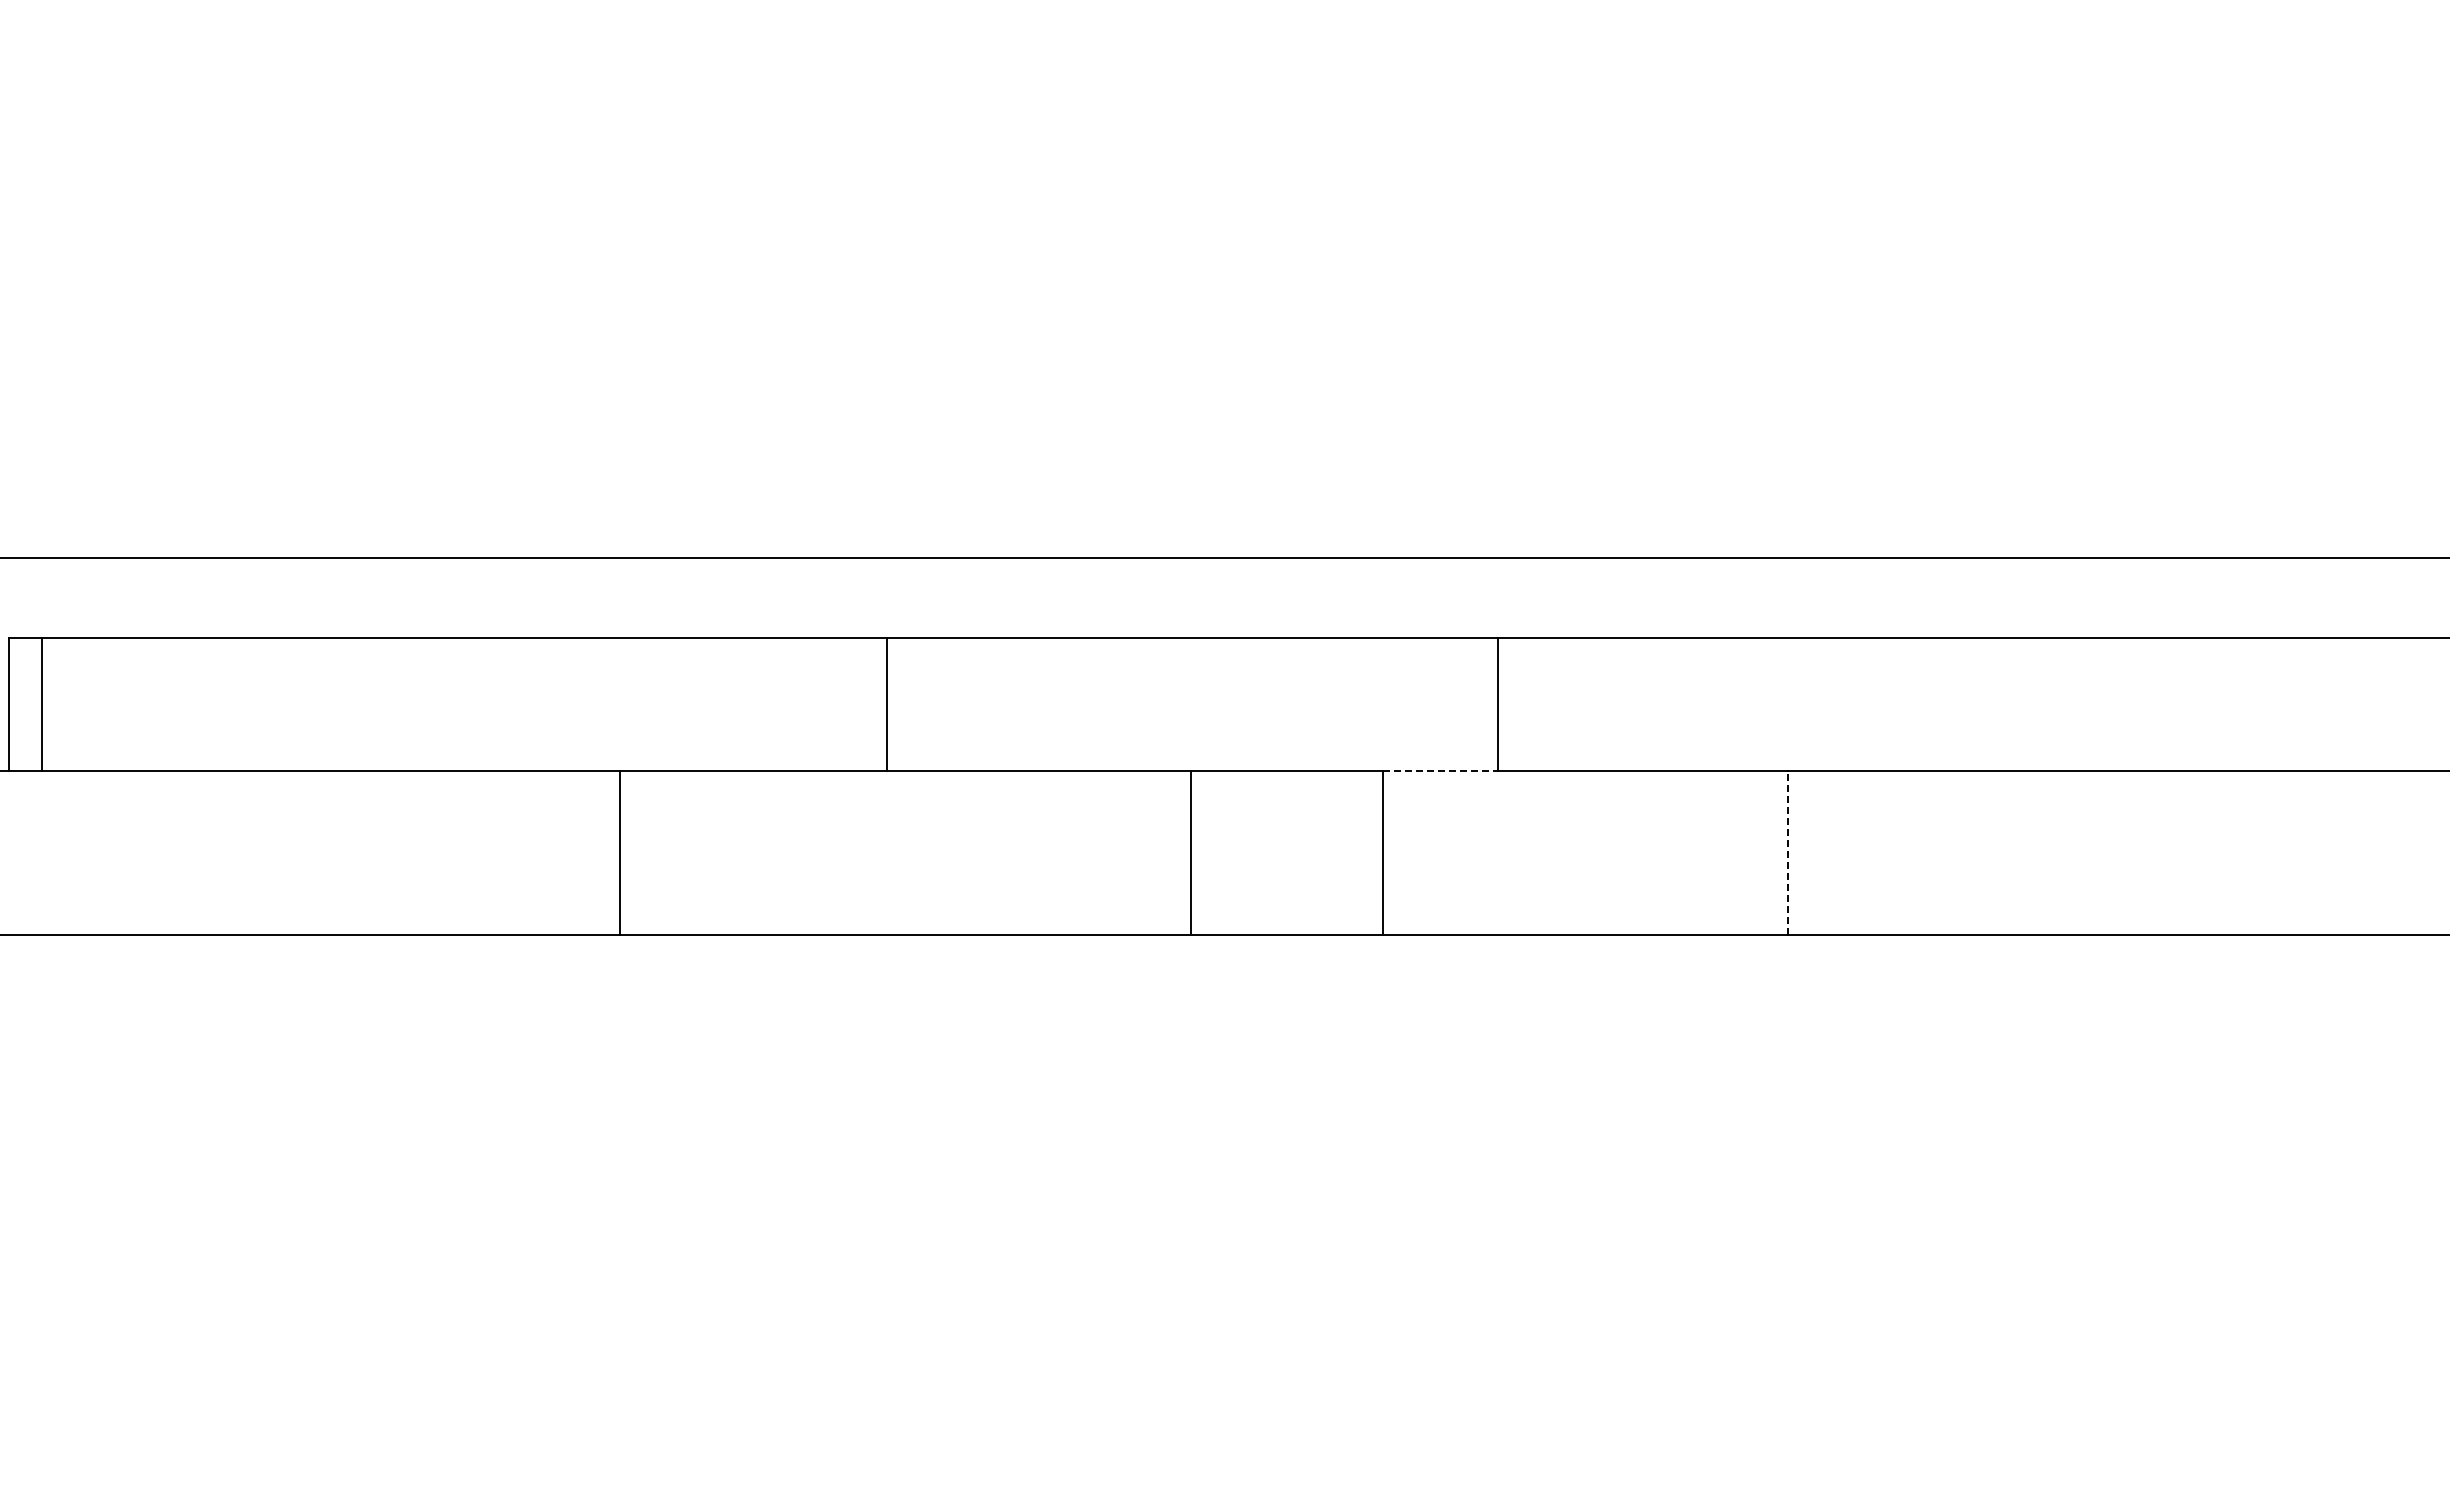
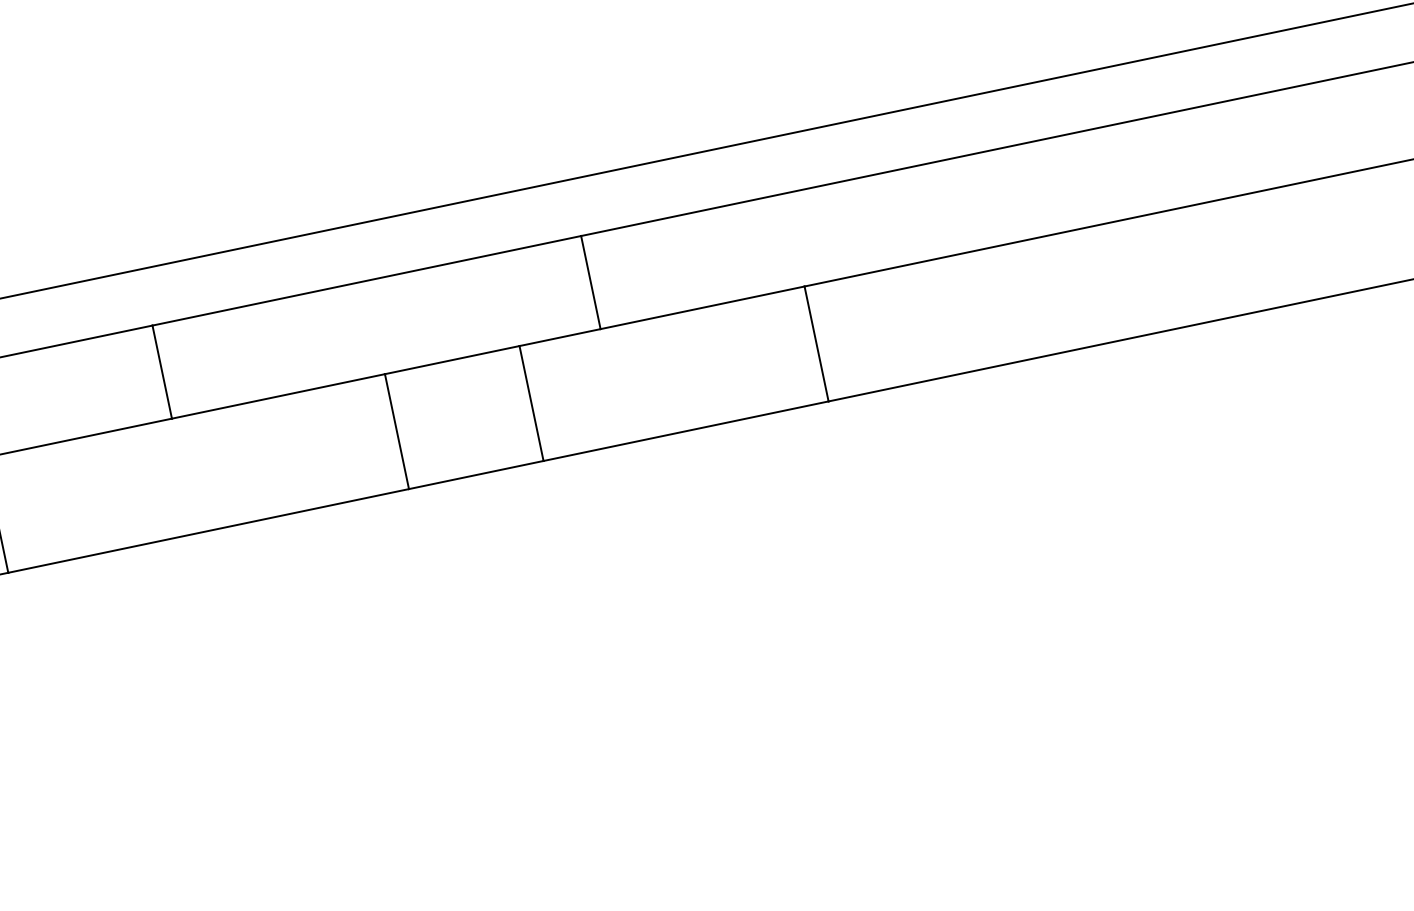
line: (1440, 771) -> (560, 337), dashed -> solid
line: (1788, 852) -> (816, 343), dashed -> solid

